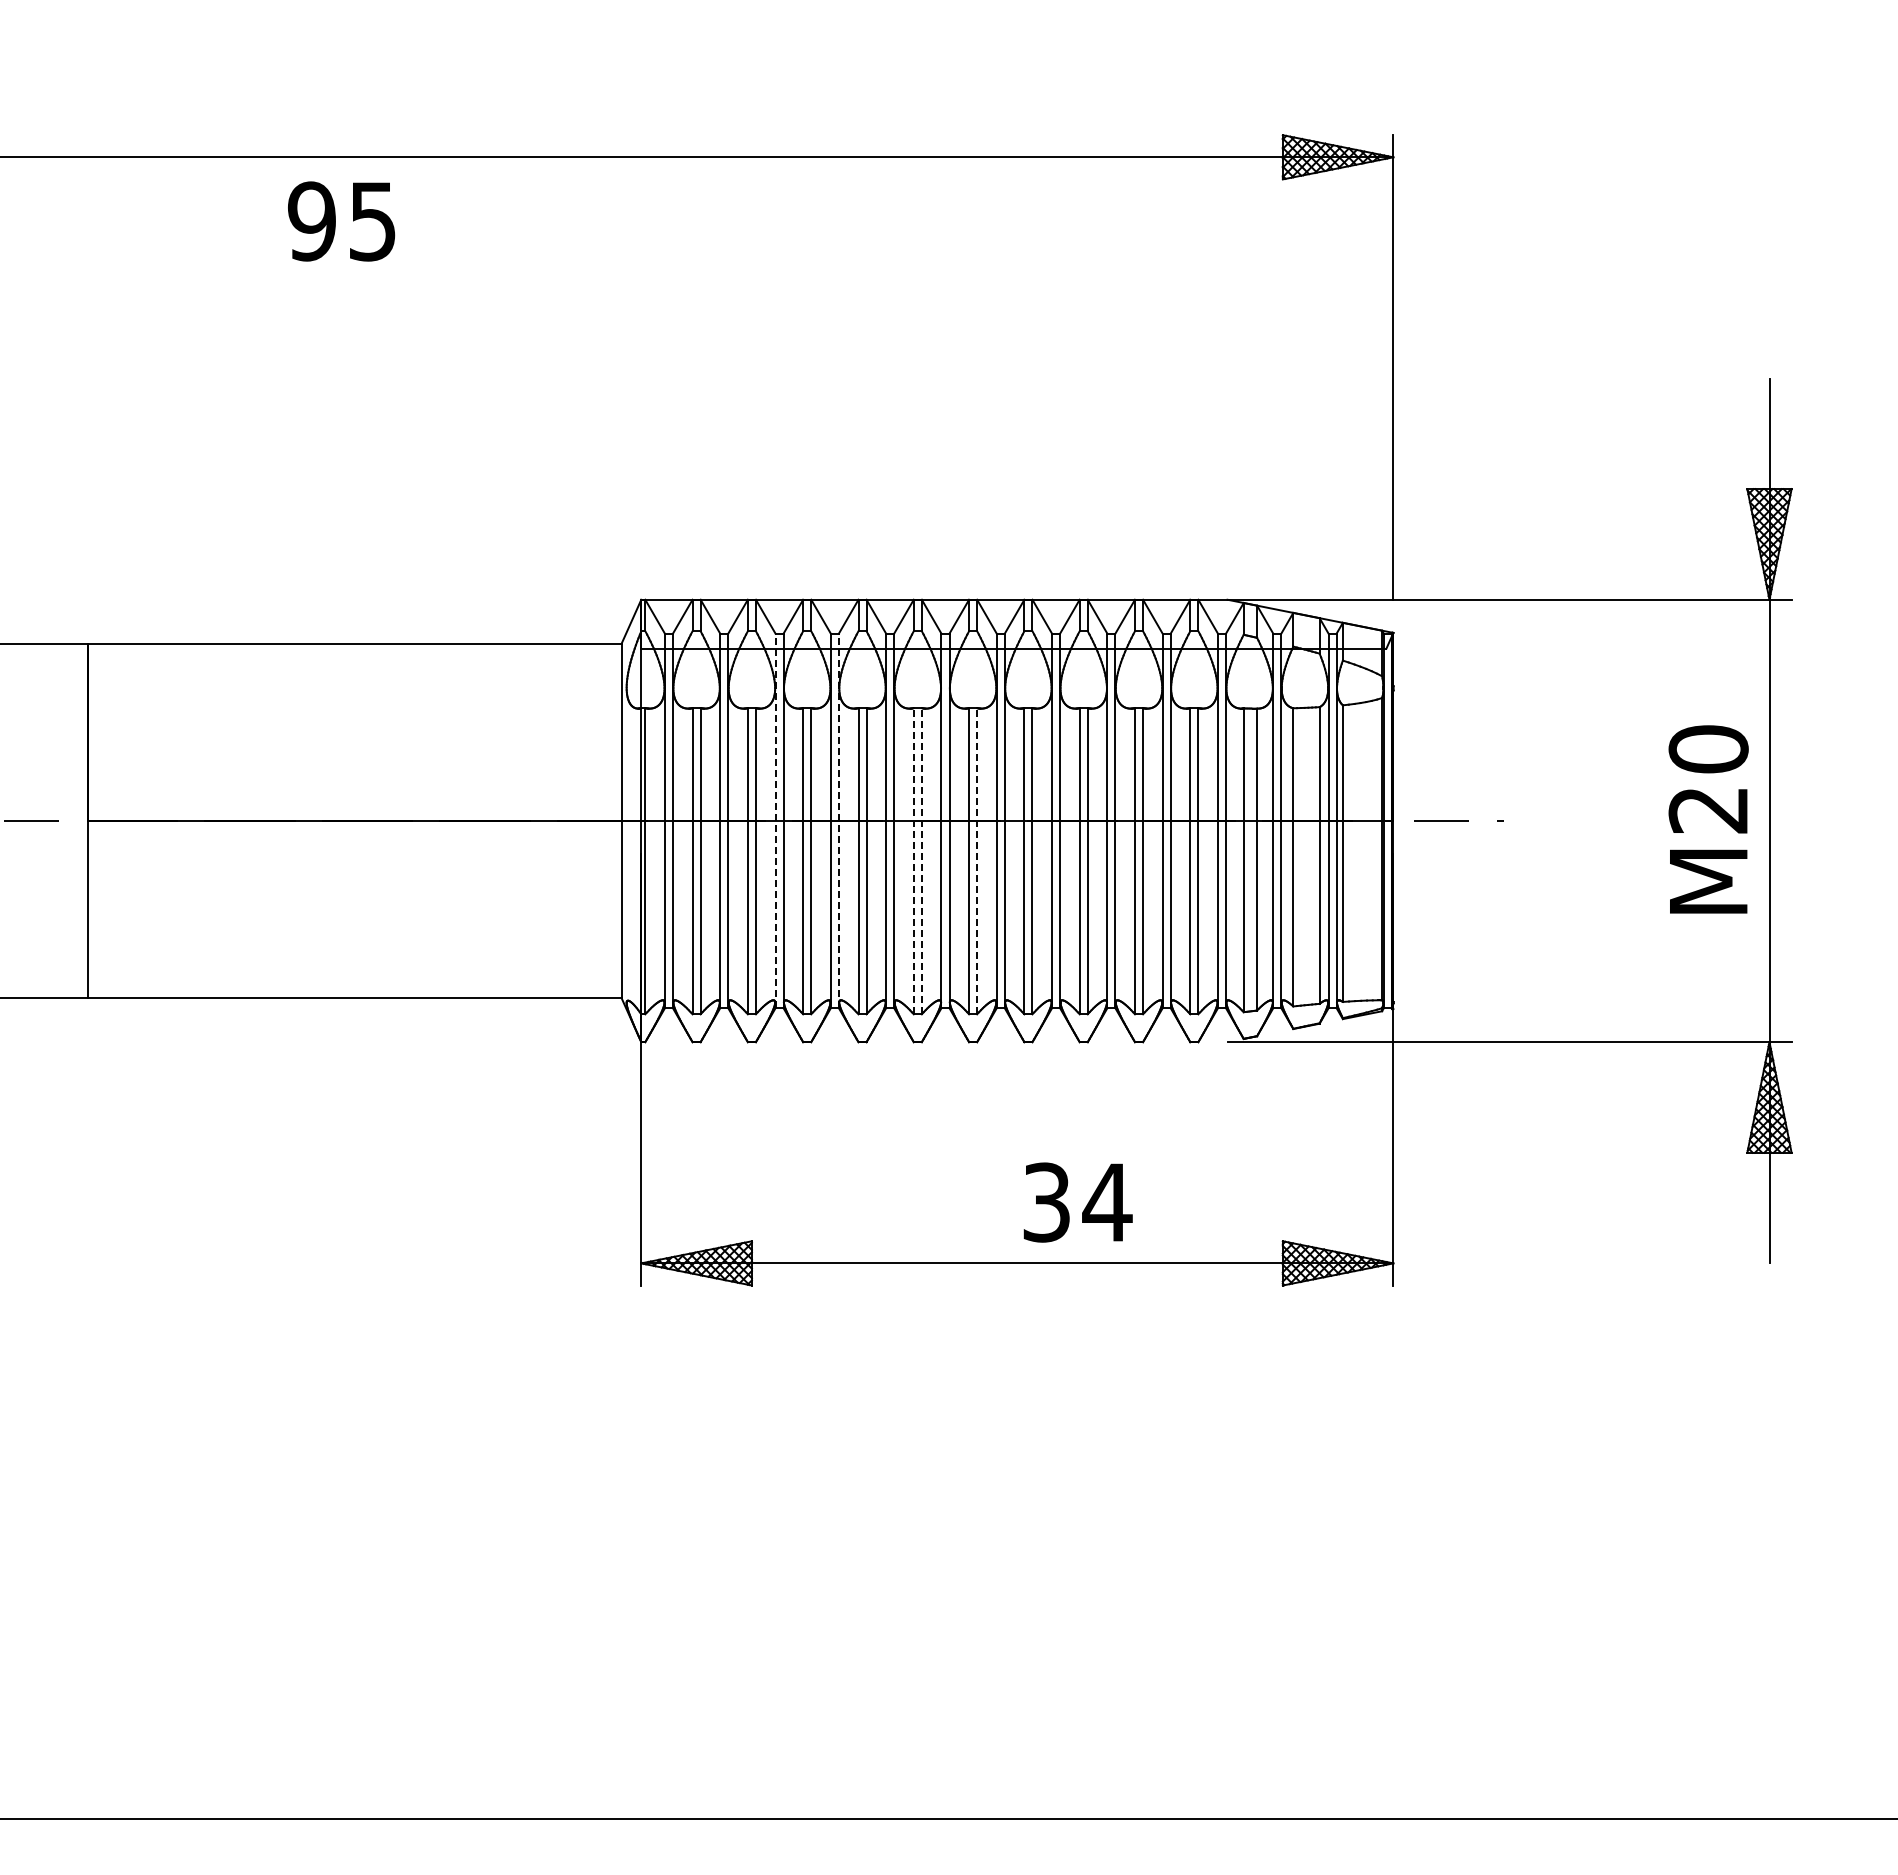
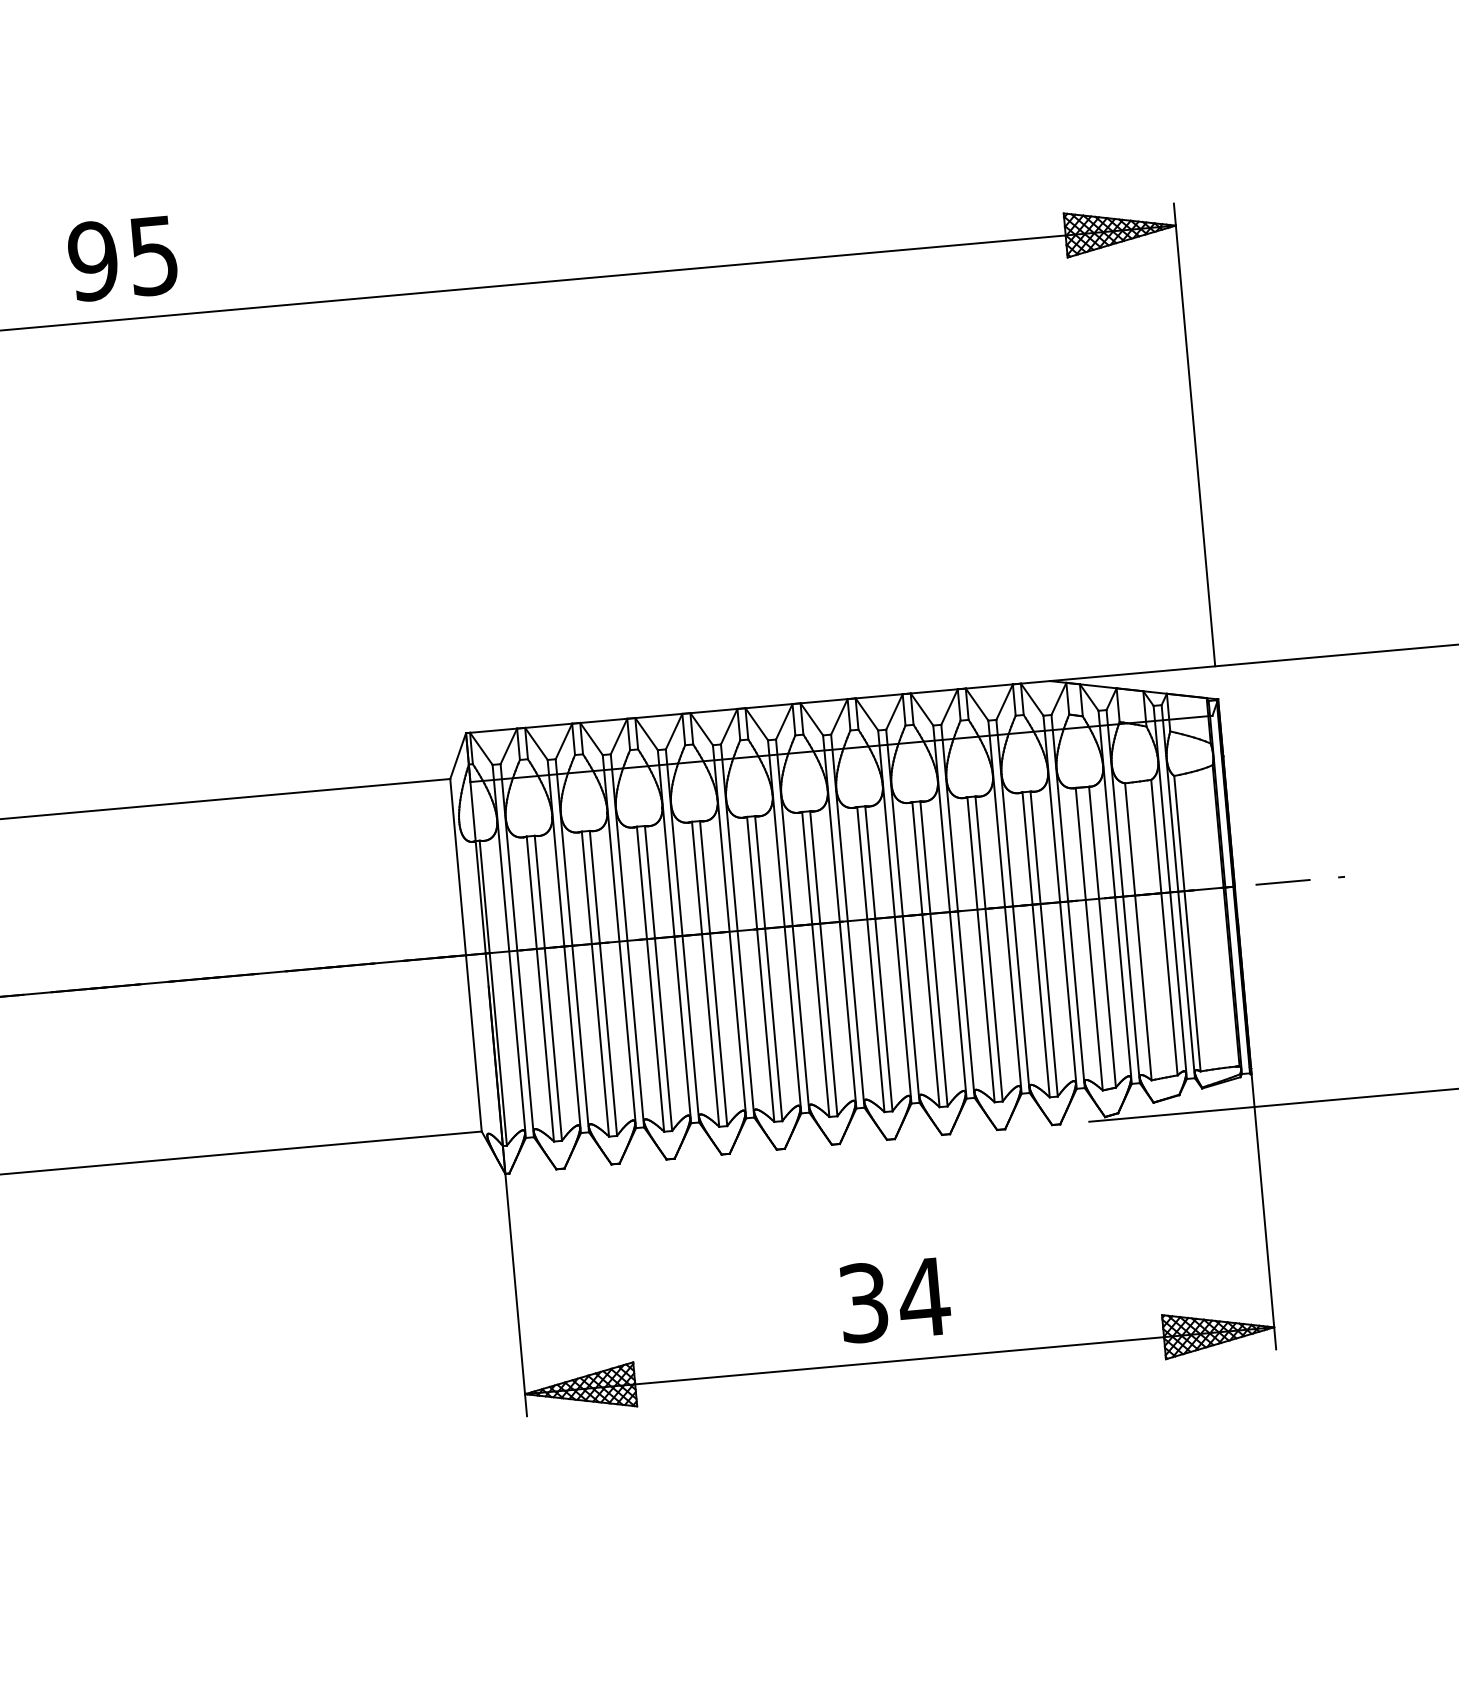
text: (341, 221) -> (122, 258), moved
line: (775, 820) -> (619, 941), dashed -> solid
line: (838, 820) -> (682, 935), dashed -> solid
line: (913, 860) -> (760, 968), dashed -> solid
line: (921, 860) -> (768, 967), dashed -> solid
line: (977, 860) -> (824, 963), dashed -> solid
text: (1077, 1202) -> (894, 1300), moved

